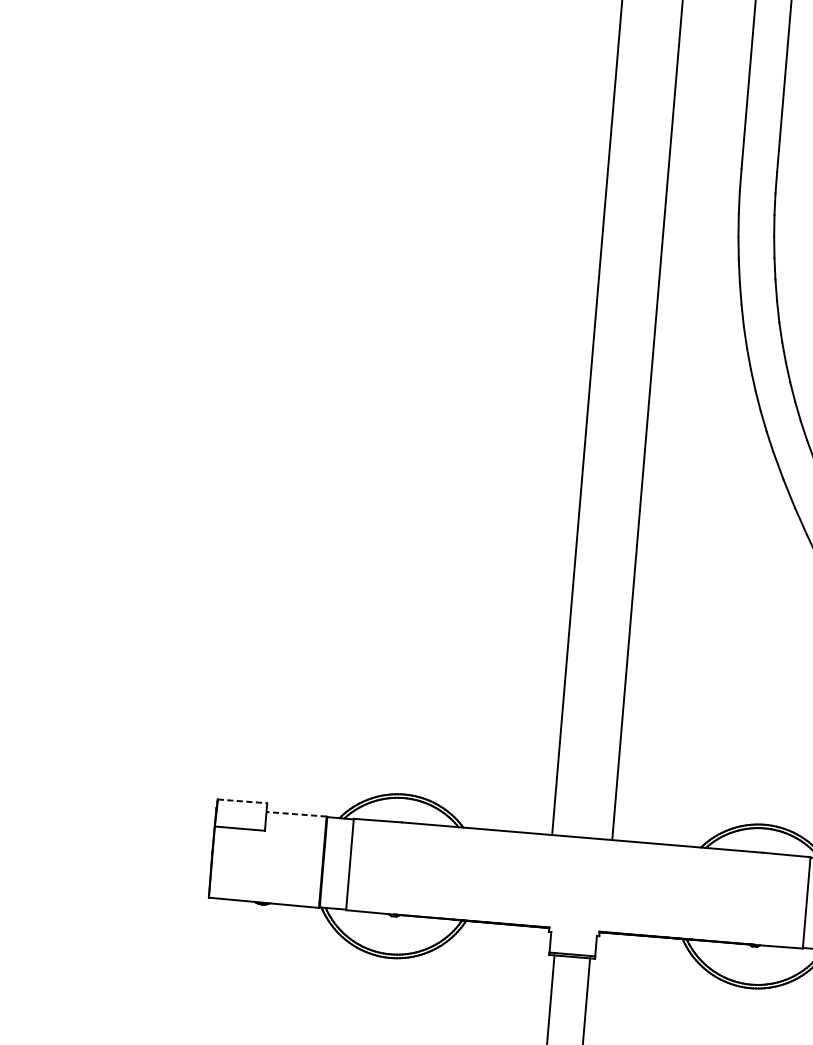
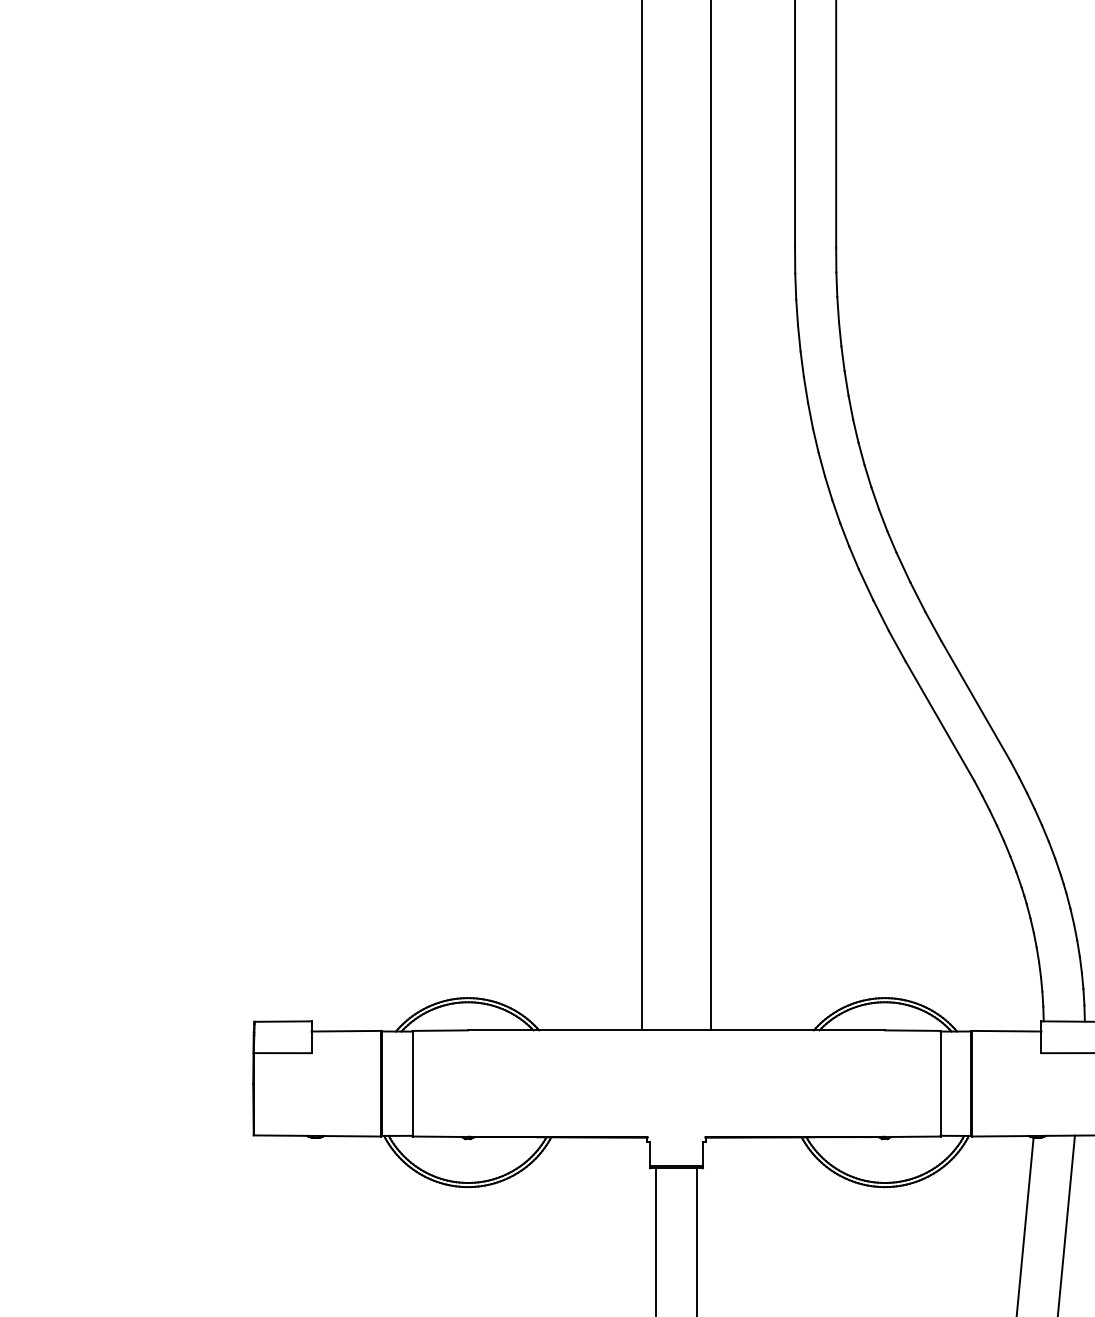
line: (242, 801) -> (283, 1021), dashed -> solid
line: (296, 814) -> (346, 1031), dashed -> solid

